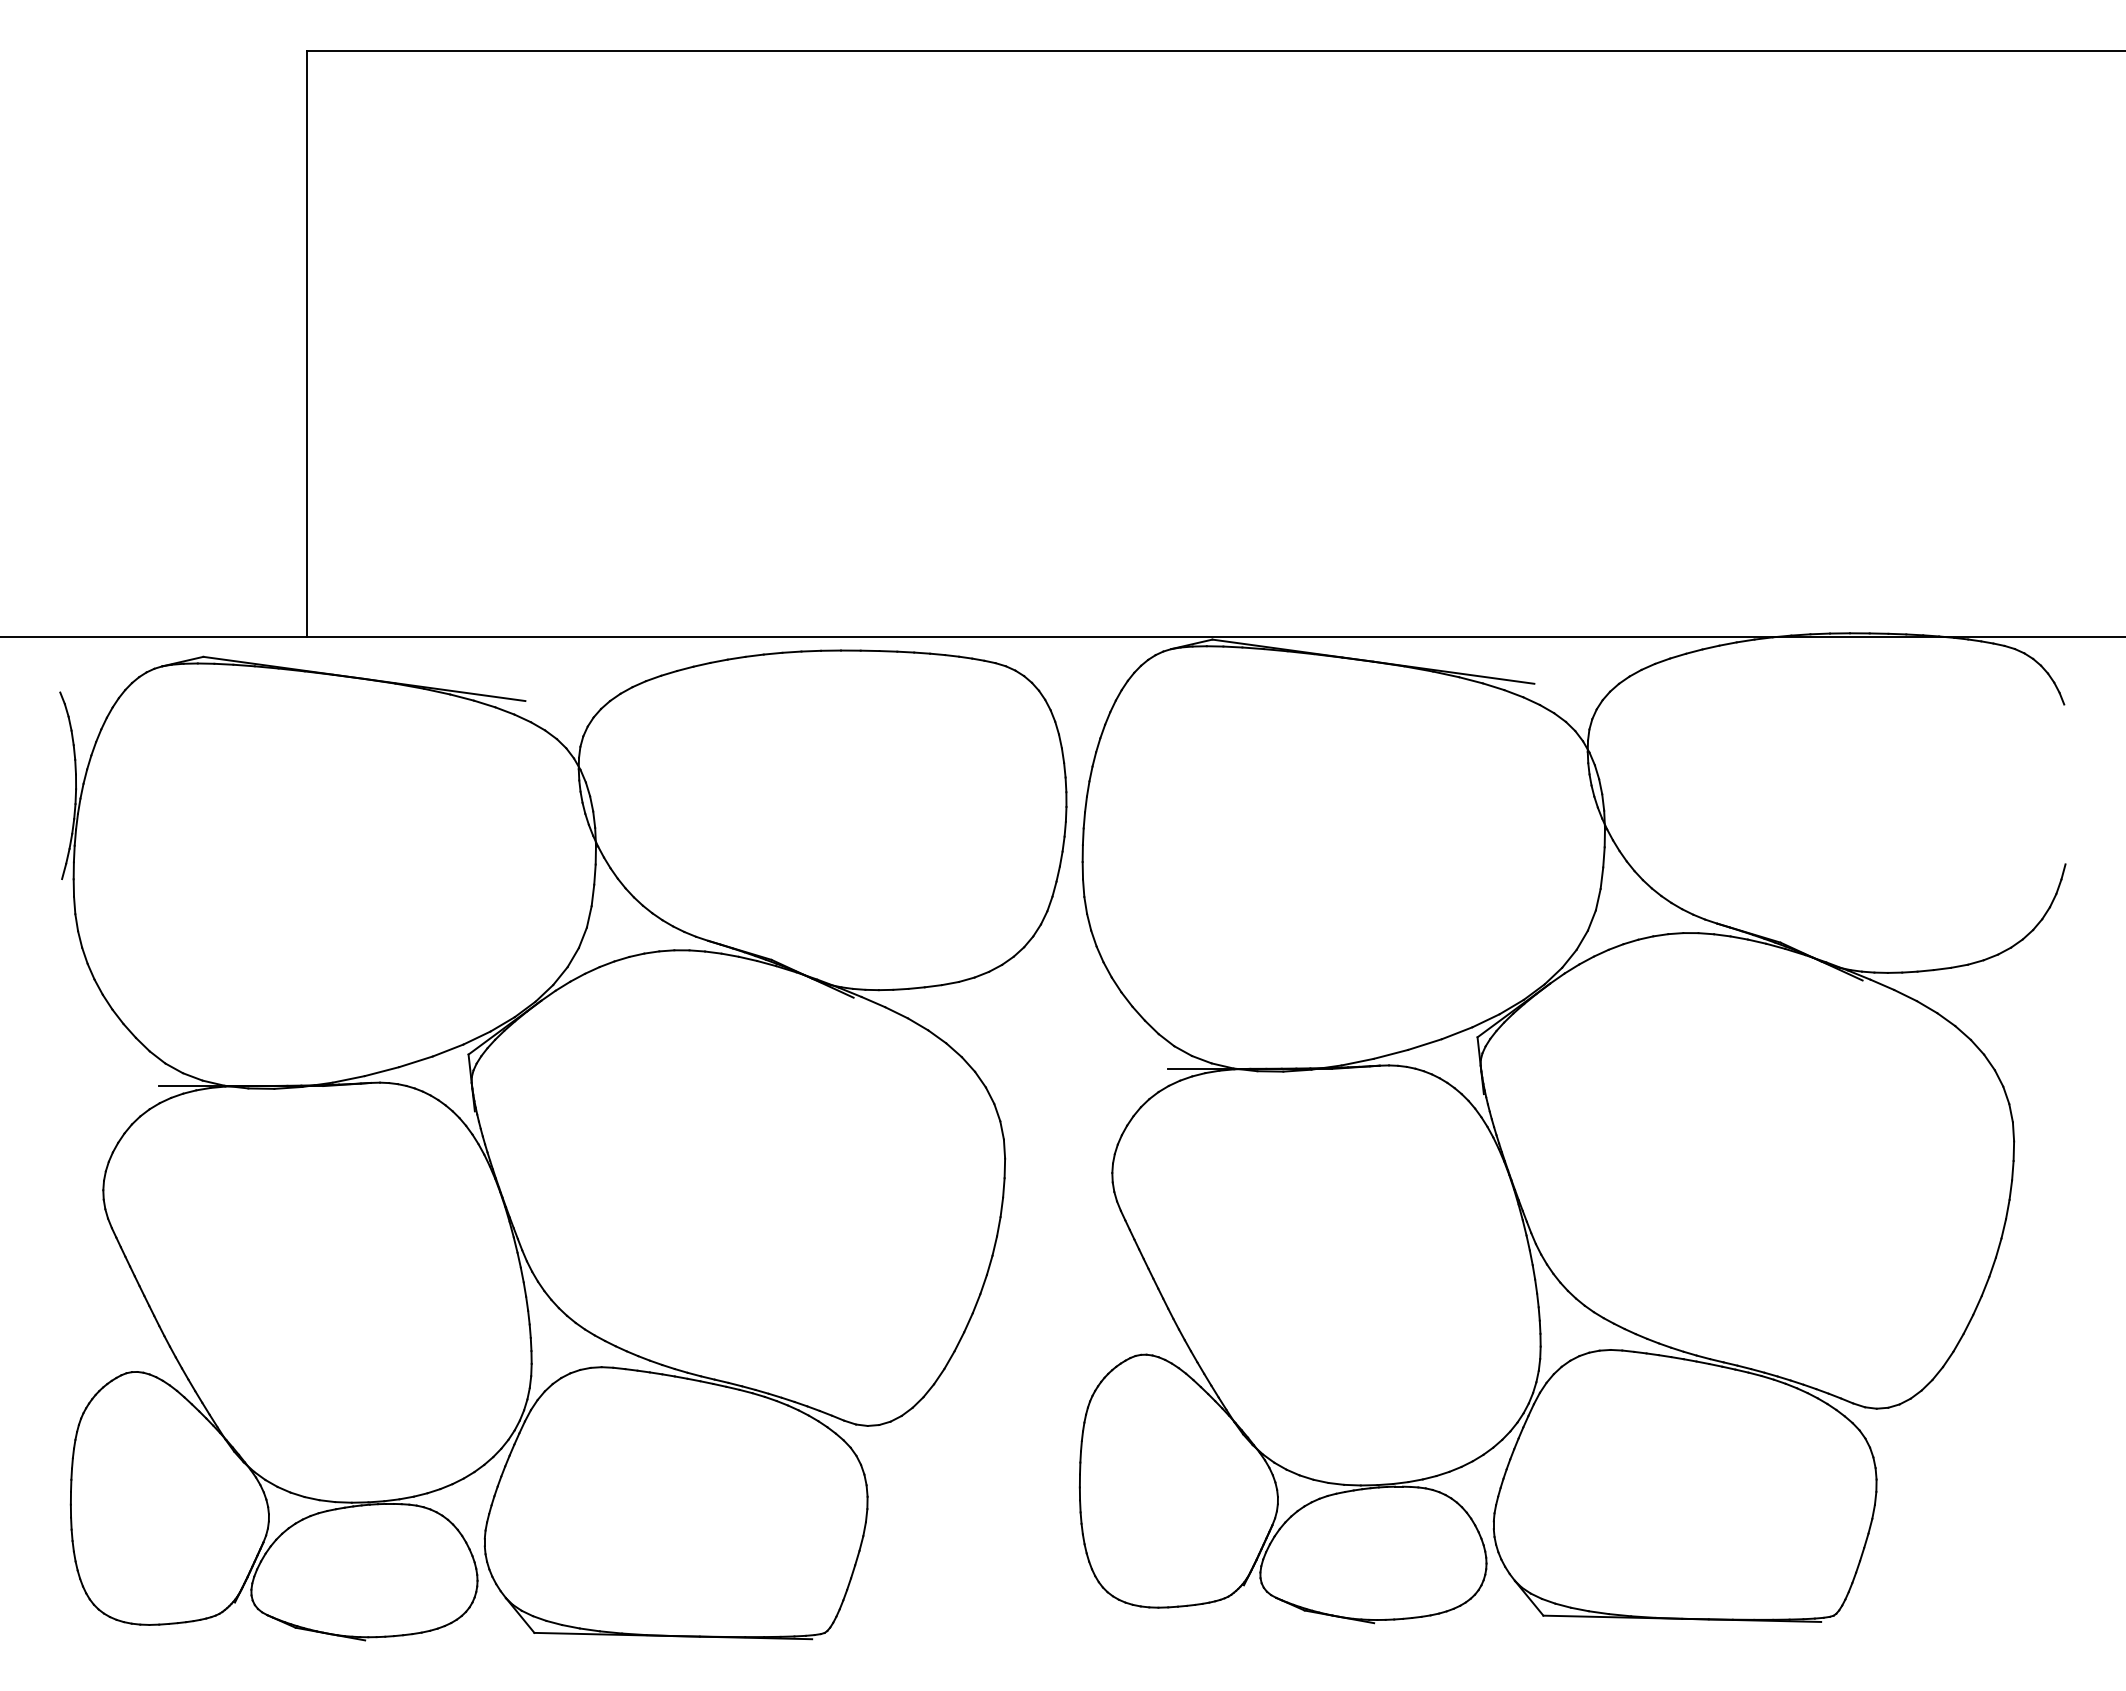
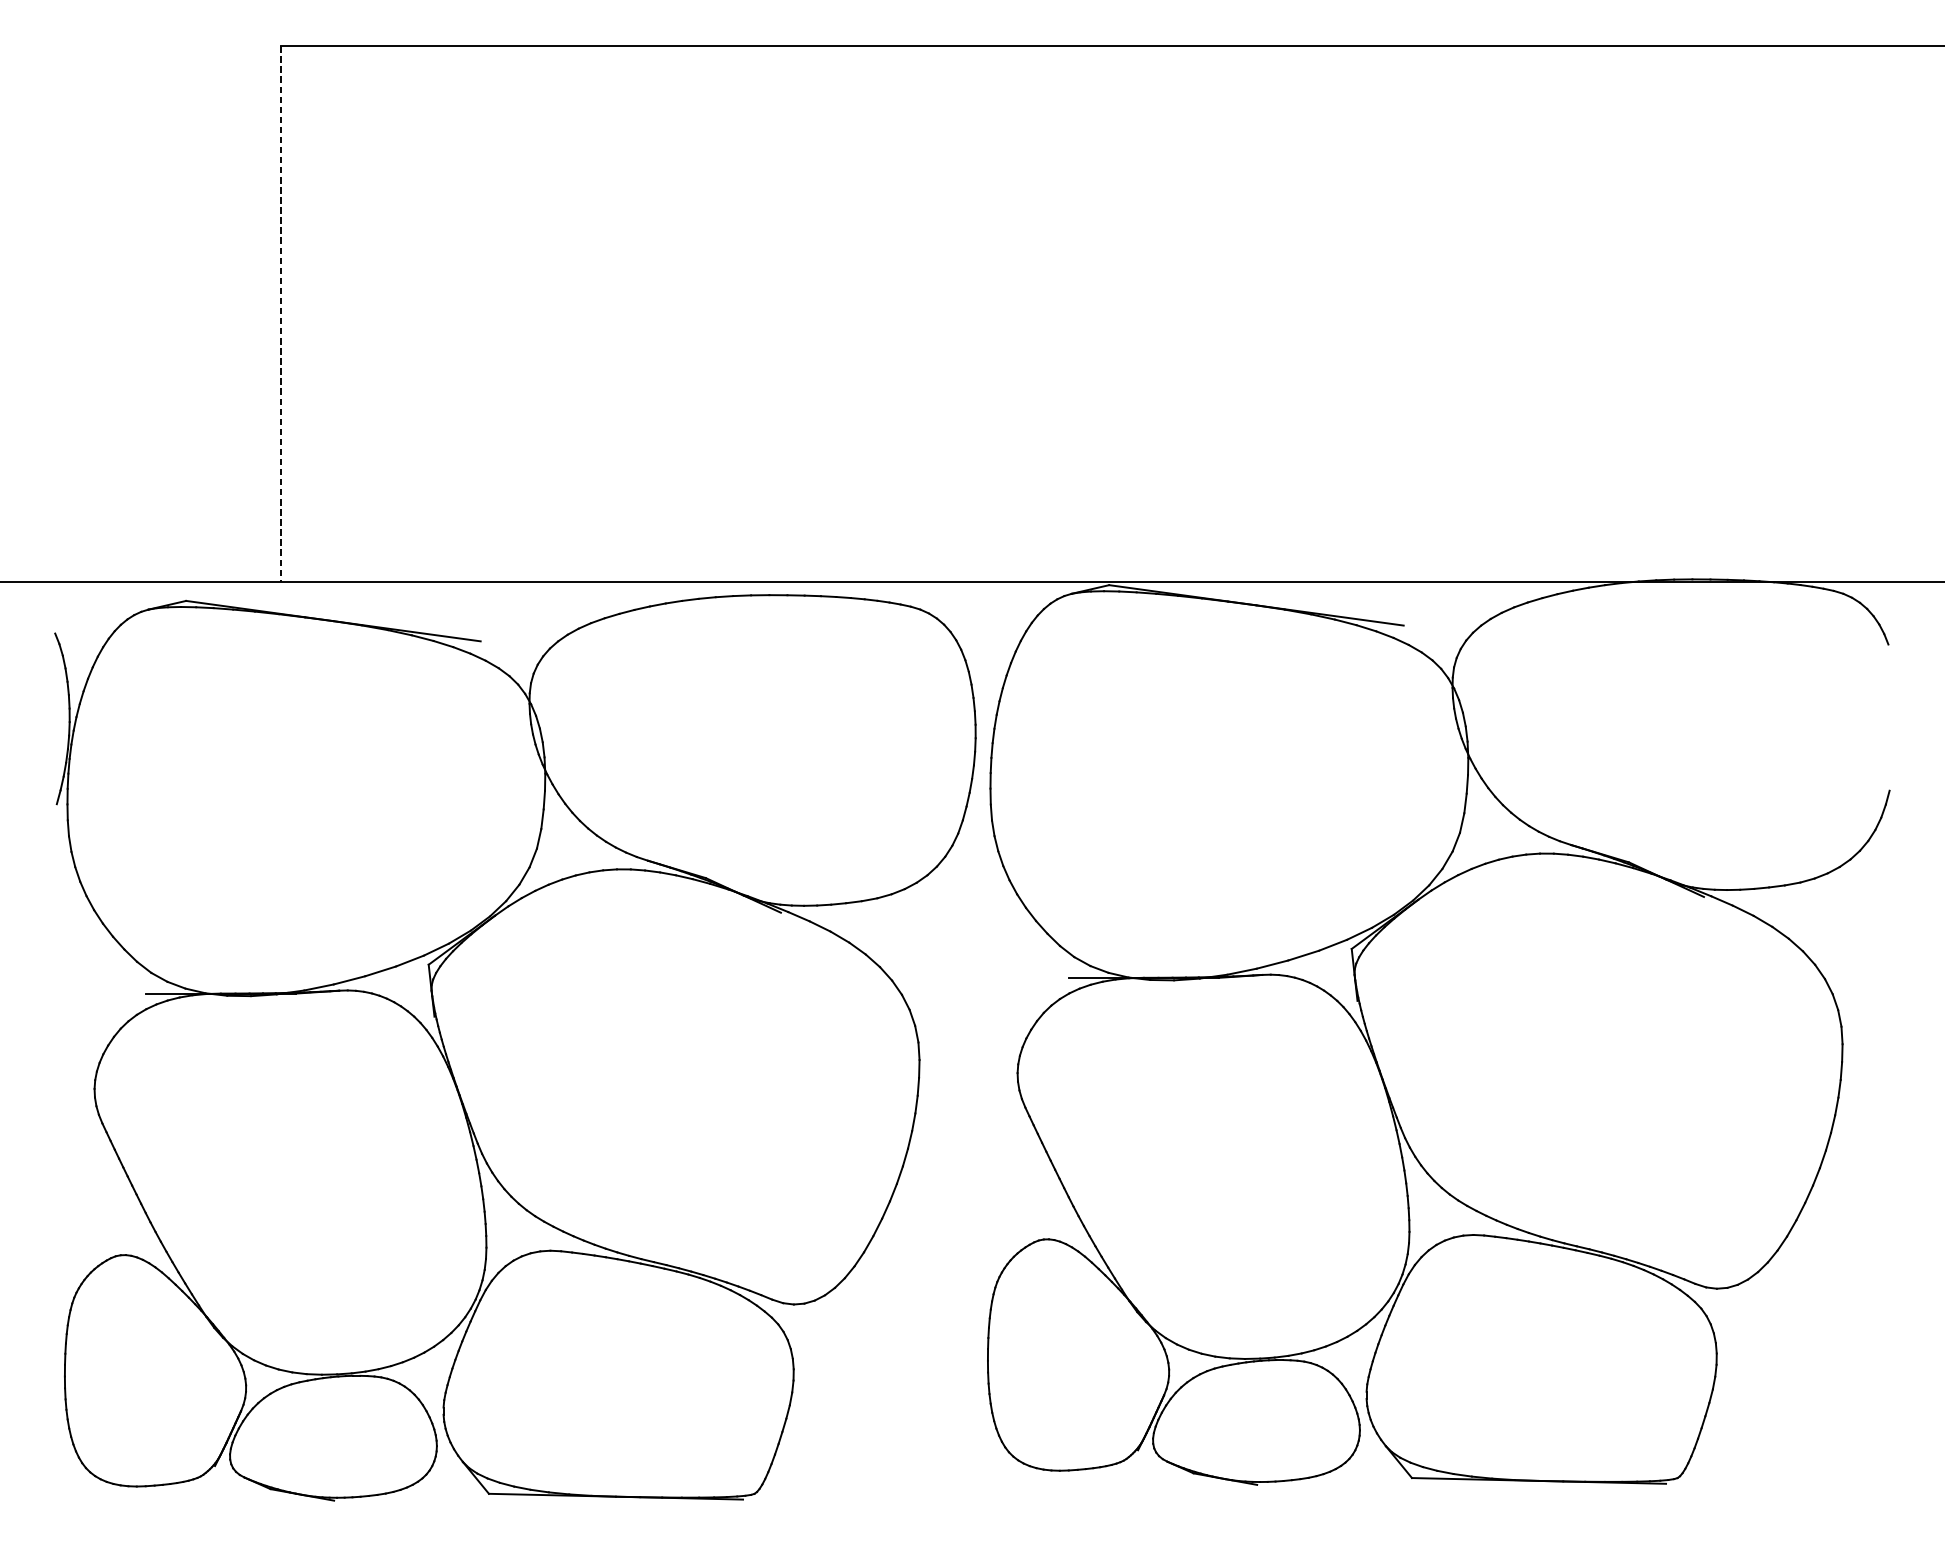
line: (306, 344) -> (280, 315), solid -> dashed

